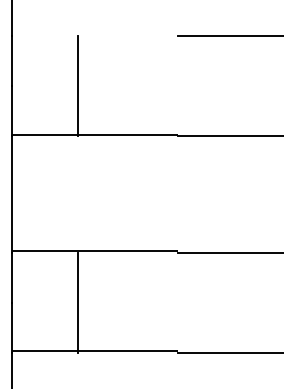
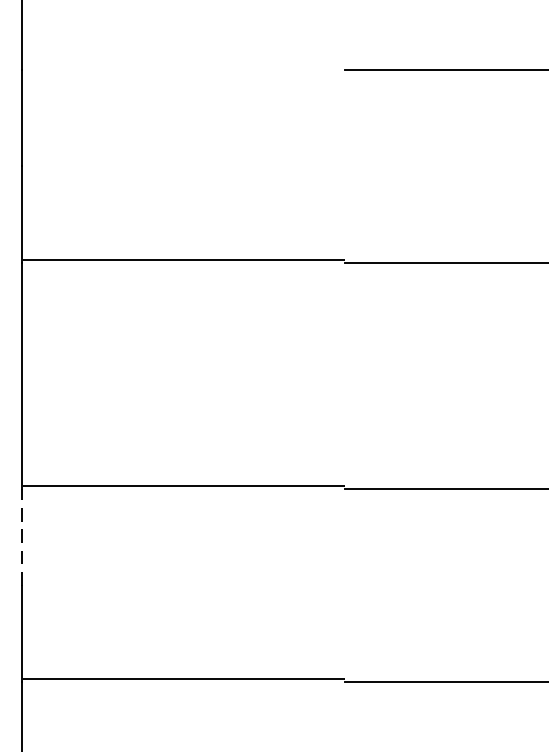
line: (78, 86) -> (151, 167), removed
line: (11, 277) -> (22, 536), solid -> dashed
line: (78, 302) -> (151, 584), removed

